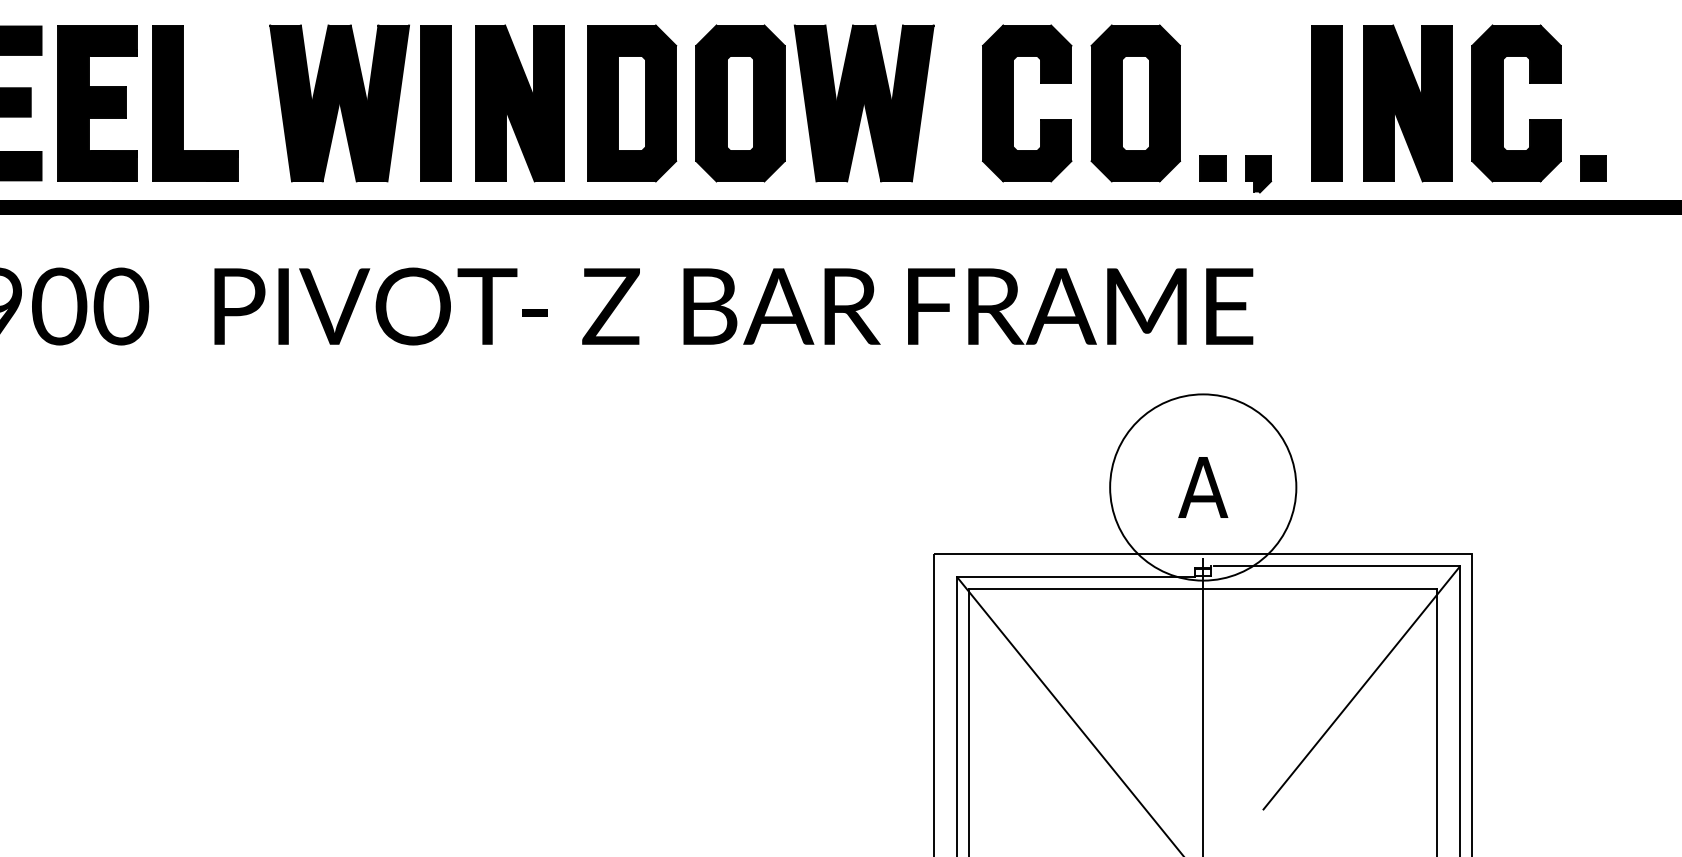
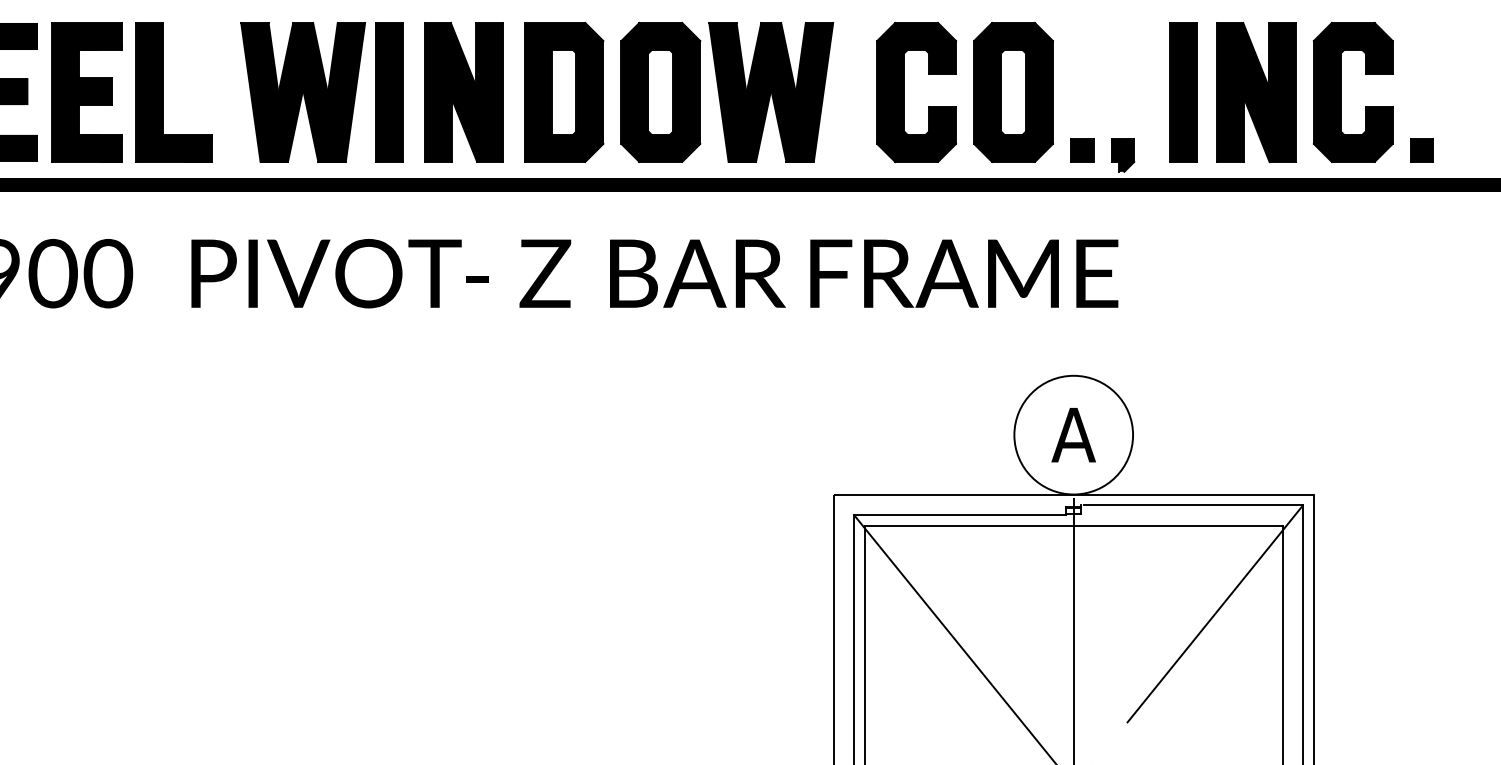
circle: (1202, 487) -> (1073, 435), size x0.71

